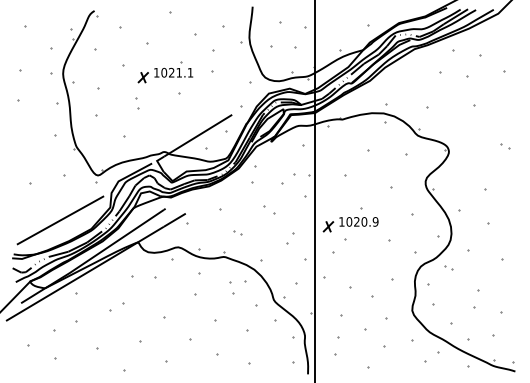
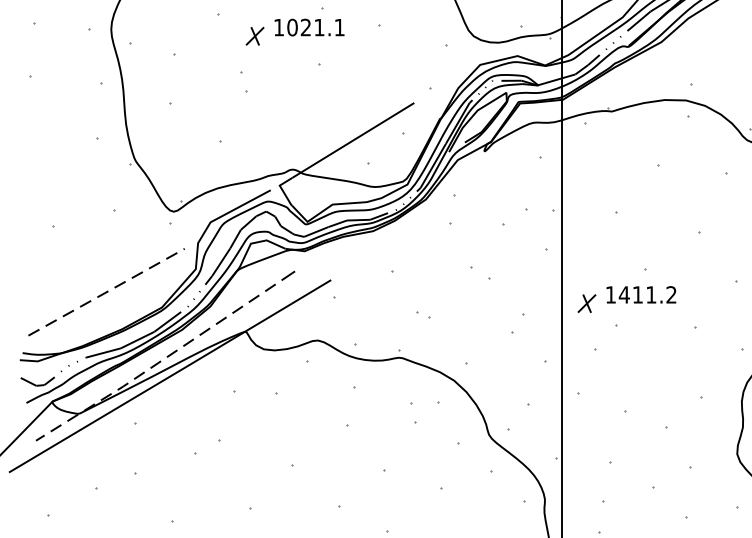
line: (60, 220) -> (106, 292), solid -> dashed
text: (362, 221) -> (647, 294), 1020.9 -> 1411.2
line: (92, 258) -> (163, 360), solid -> dashed

